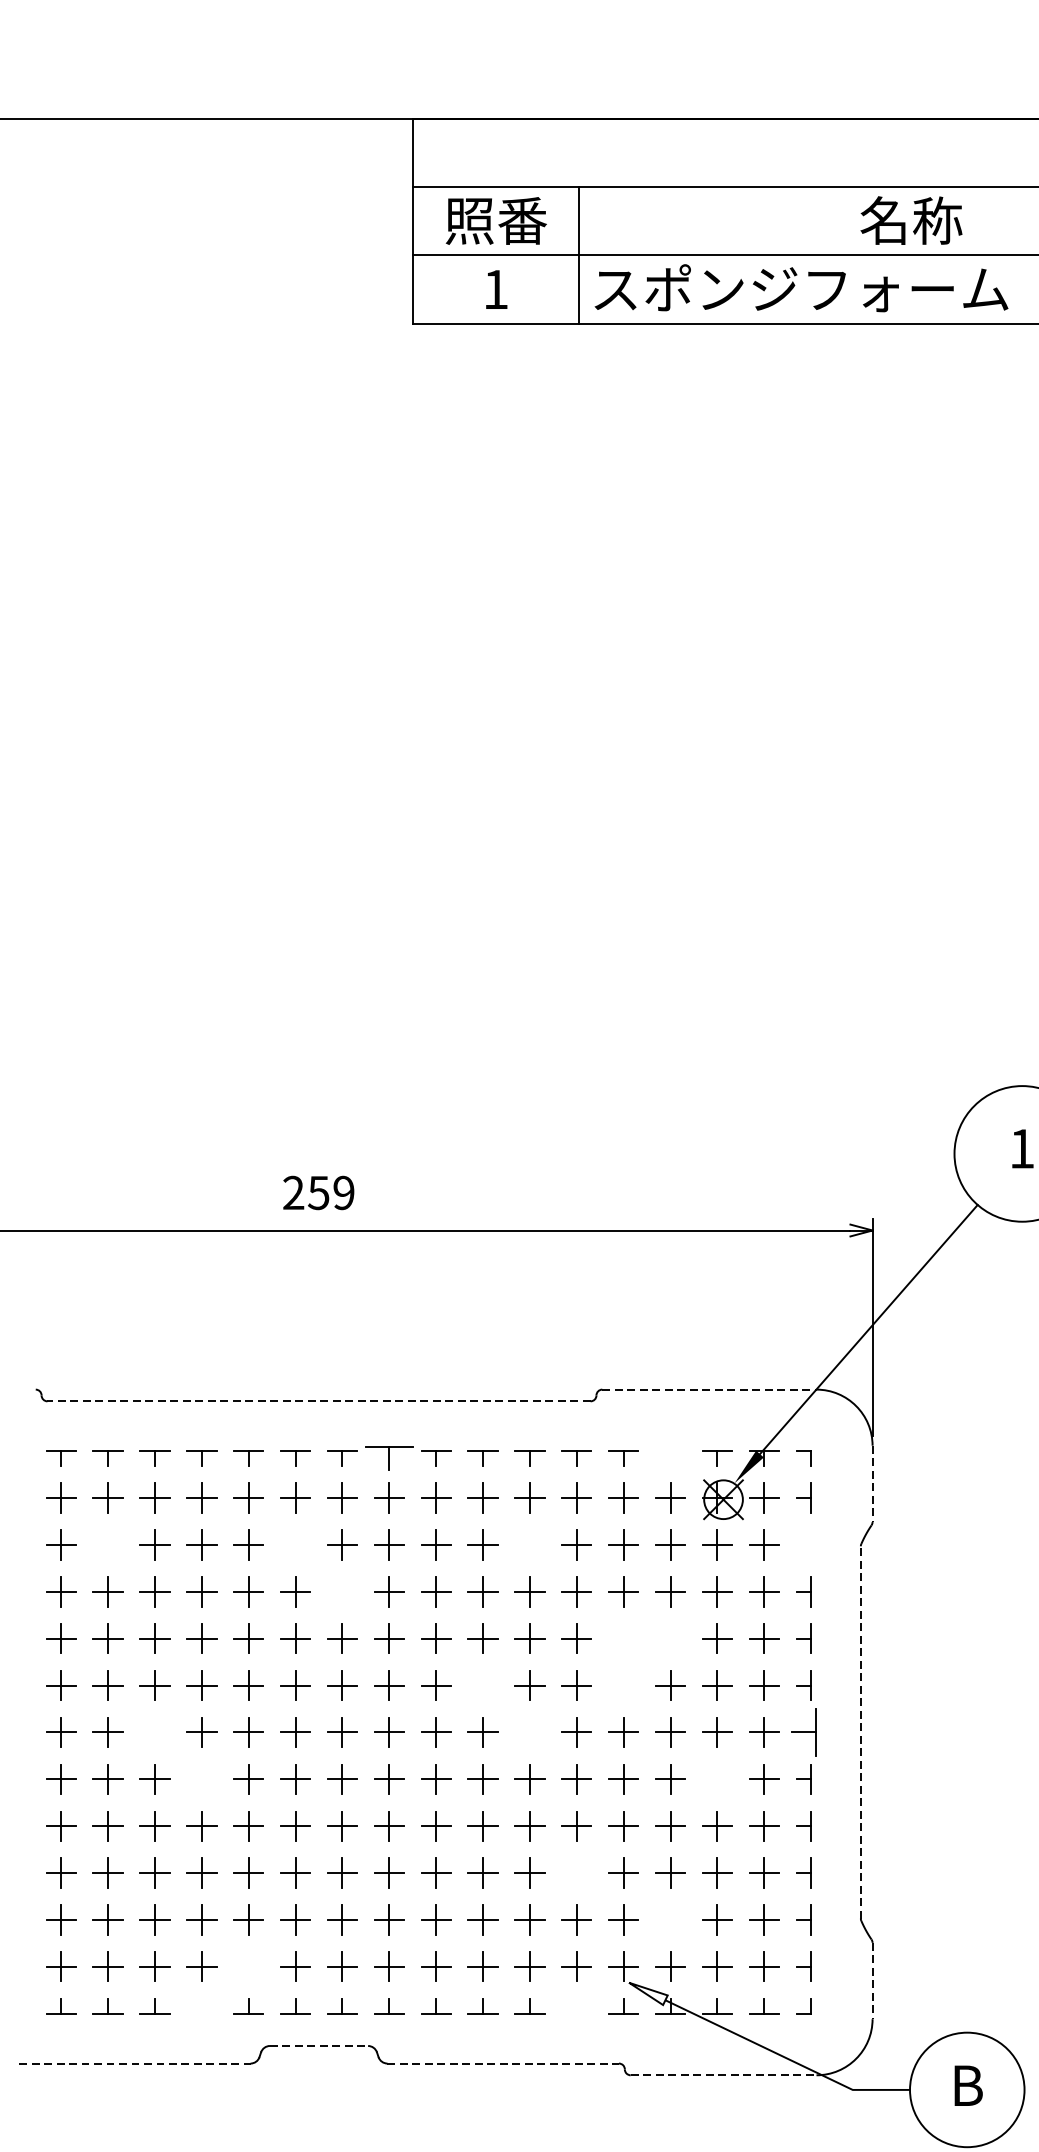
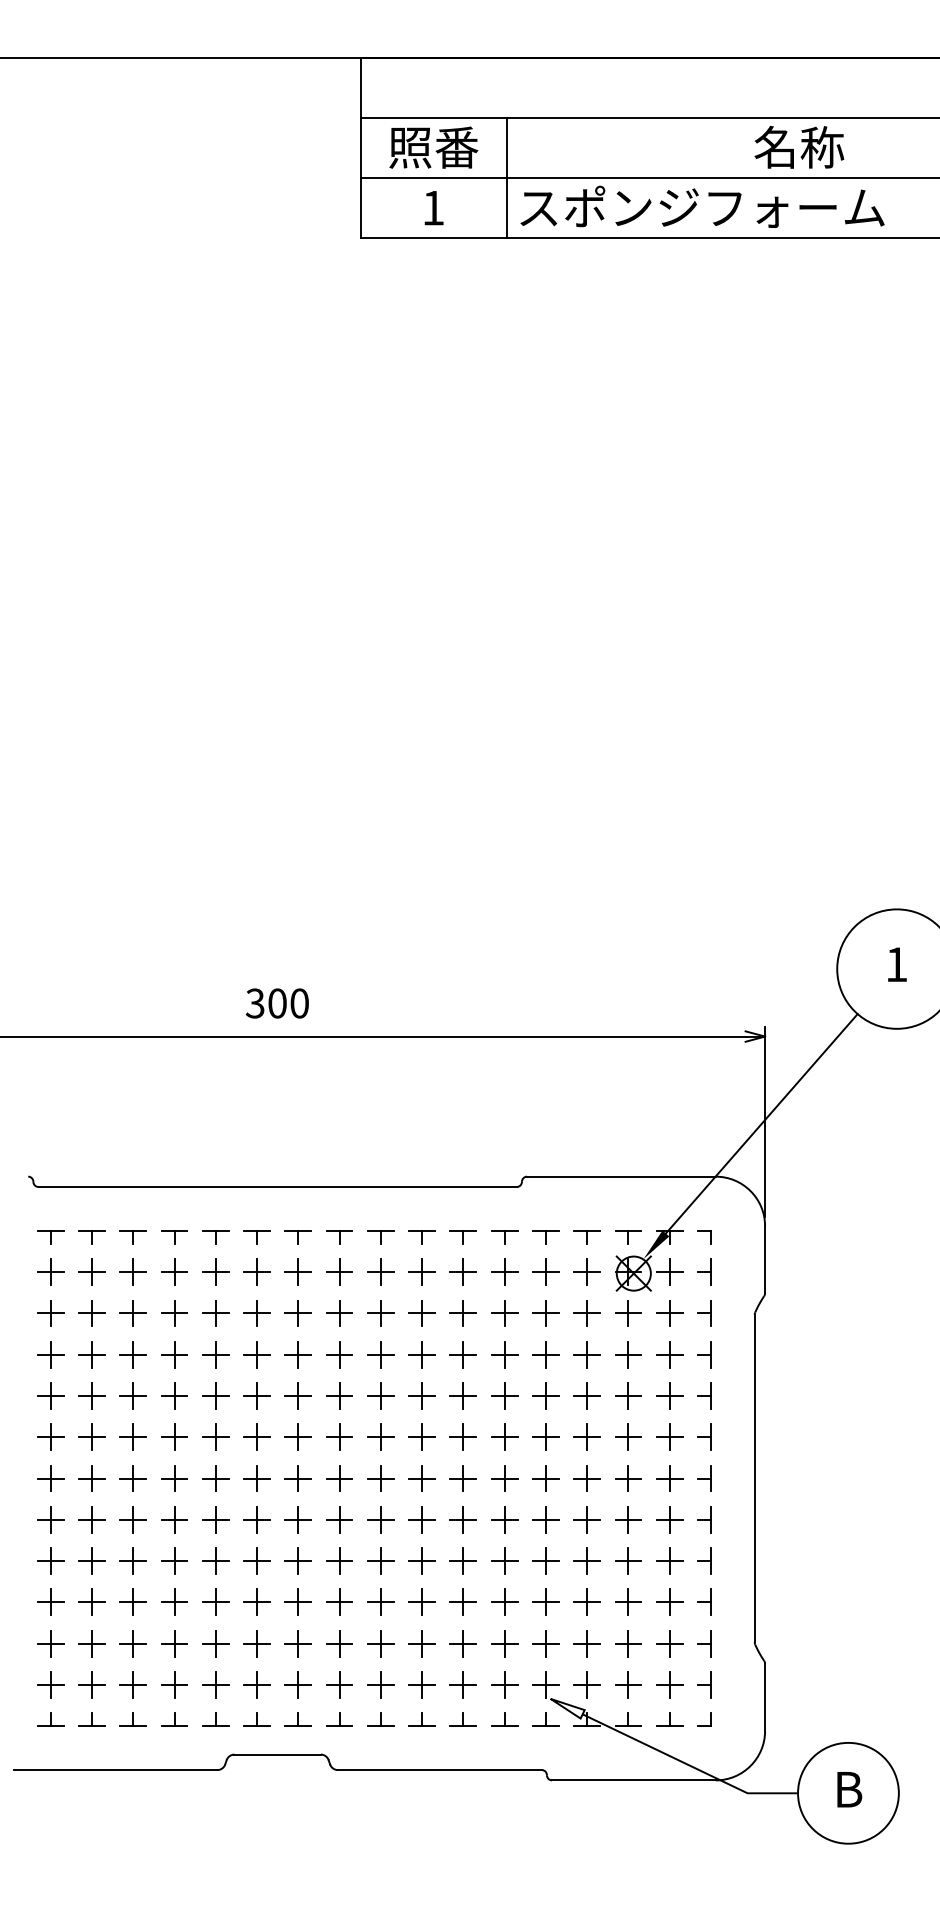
text: (317, 1192) -> (276, 1003), 259 -> 300
line: (709, 1389) -> (621, 1176), dashed -> solid
line: (318, 1401) -> (277, 1187), dashed -> solid
part: (389, 1458) -> (339, 1237), size x0.62
part: (669, 1458) -> (586, 1237), added
line: (873, 1483) -> (765, 1259), dashed -> solid
part: (107, 1545) -> (91, 1313), added
part: (294, 1545) -> (256, 1313), added
part: (528, 1545) -> (462, 1313), added
part: (803, 1545) -> (704, 1313), added
part: (341, 1591) -> (297, 1354), added
part: (623, 1638) -> (545, 1395), added
part: (669, 1638) -> (586, 1395), added
part: (482, 1684) -> (421, 1436), added
part: (623, 1684) -> (545, 1436), added
part: (154, 1732) -> (132, 1478), added
part: (528, 1732) -> (462, 1478), added
part: (803, 1732) -> (704, 1478), size x0.62
line: (860, 1732) -> (754, 1478), dashed -> solid
part: (201, 1778) -> (174, 1519), added
part: (717, 1778) -> (628, 1519), added
part: (576, 1872) -> (504, 1601), added
part: (669, 1919) -> (586, 1643), added
part: (248, 1966) -> (215, 1684), added
line: (873, 1981) -> (765, 1697), dashed -> solid
part: (201, 2006) -> (174, 1719), added
part: (576, 2006) -> (504, 1719), added
line: (319, 2045) -> (278, 1754), dashed -> solid
line: (134, 2064) -> (115, 1770), dashed -> solid
line: (502, 2064) -> (439, 1770), dashed -> solid
line: (723, 2075) -> (633, 1780), dashed -> solid

